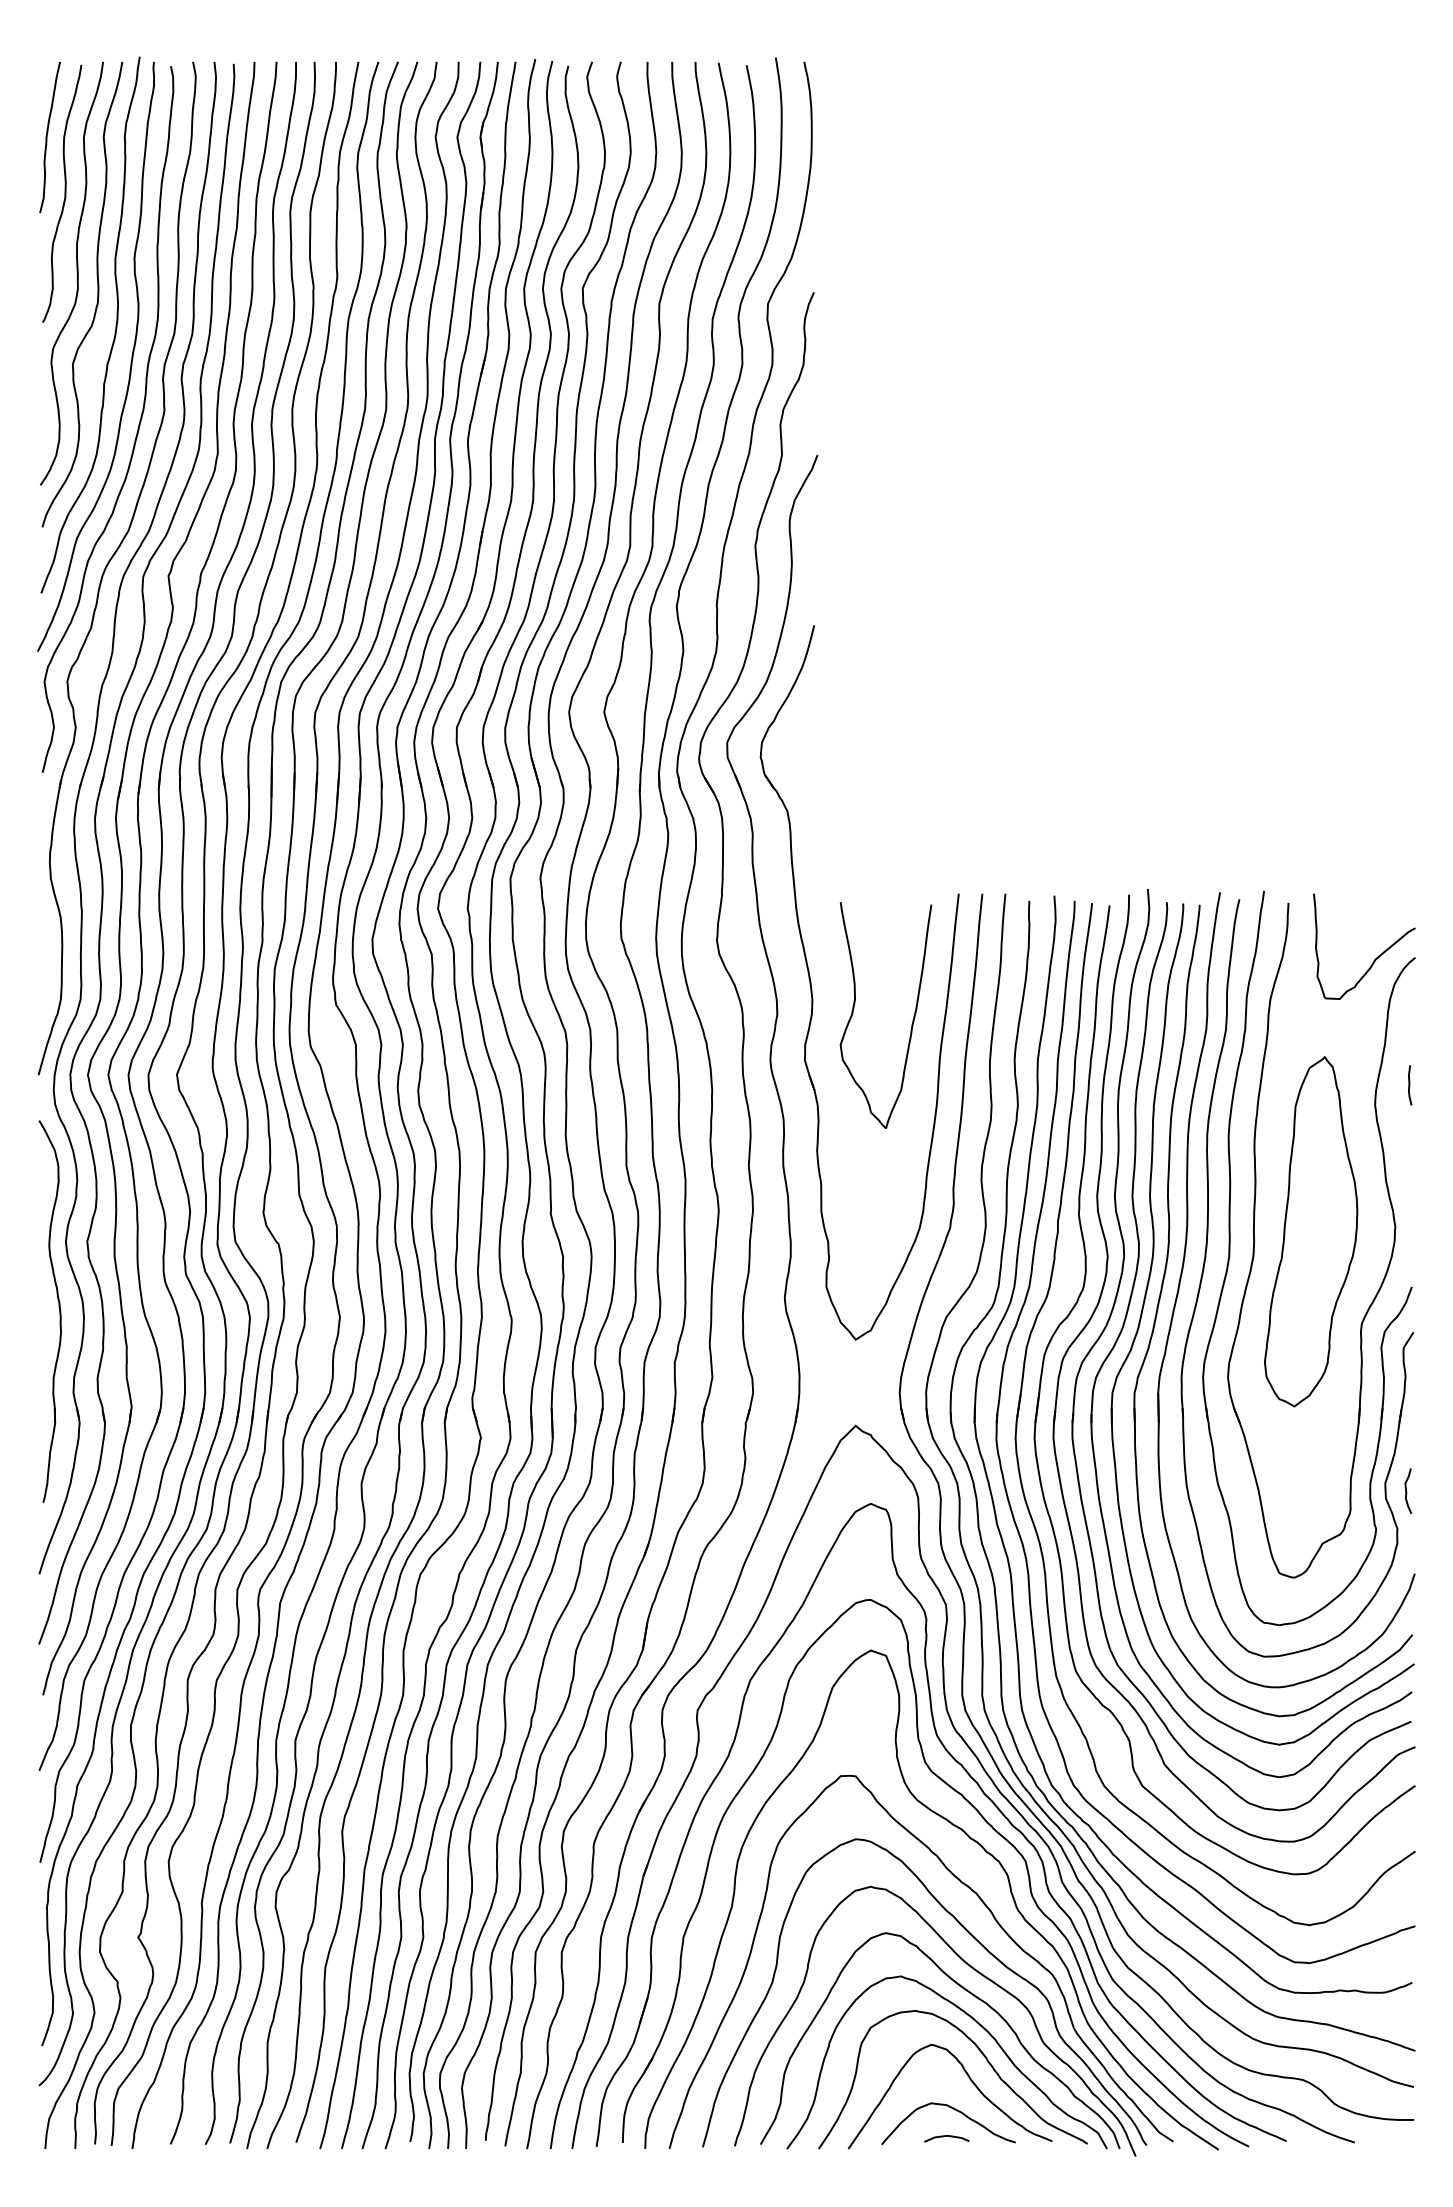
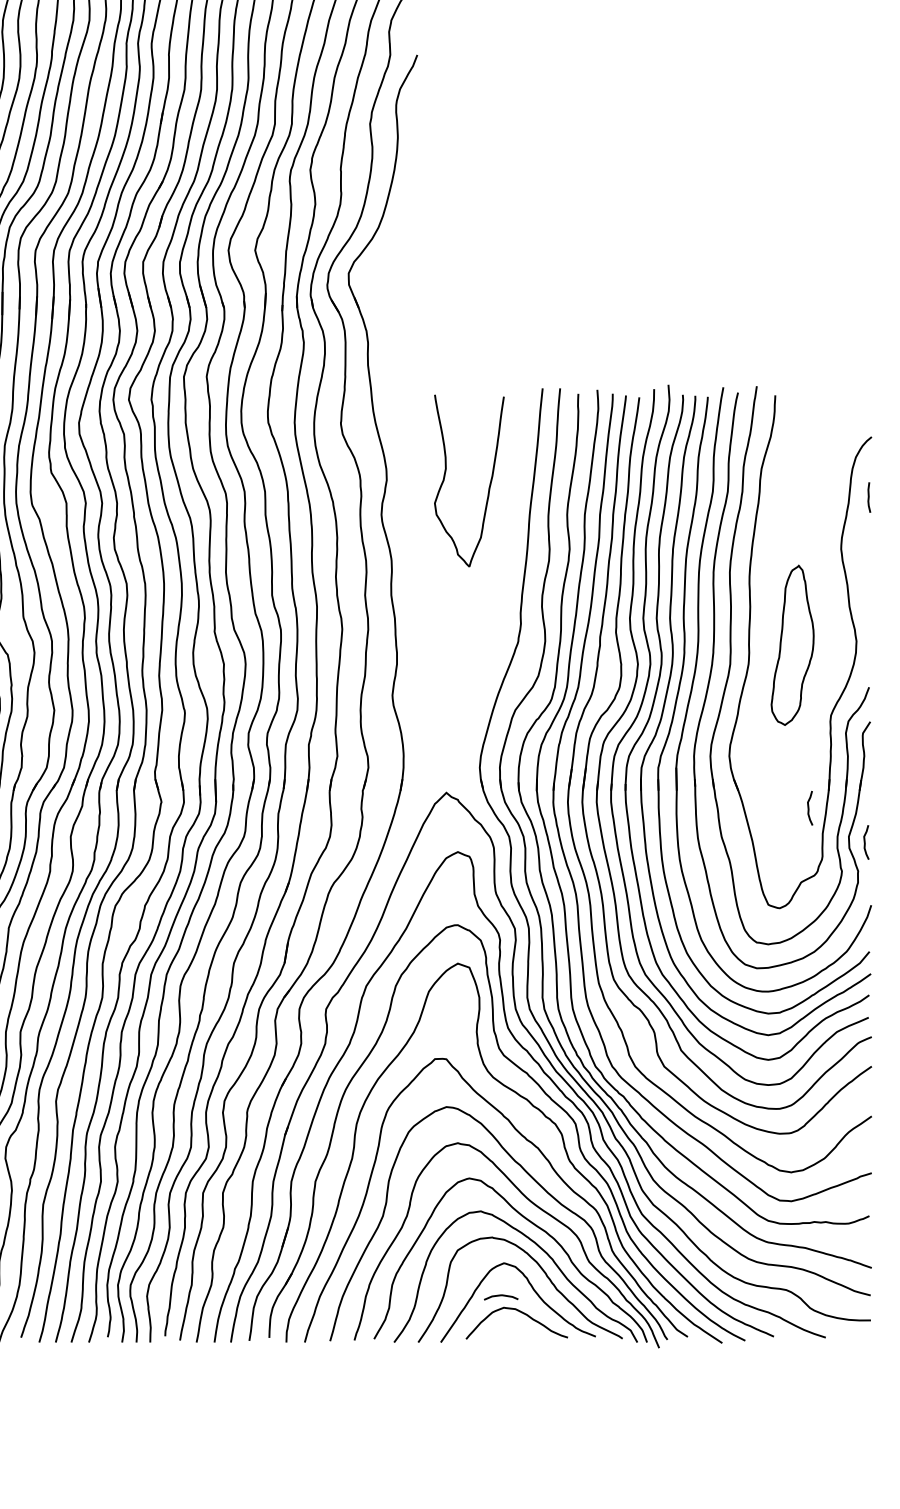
curve: (1376, 957) -> (842, 436), removed
part: (812, 988) -> (413, 460), removed
curve: (1410, 1085) -> (869, 497), moved
part: (1311, 1231) -> (792, 645), size x0.6
curve: (1333, 1446) -> (809, 808), added
curve: (946, 2136) -> (500, 1295), moved

